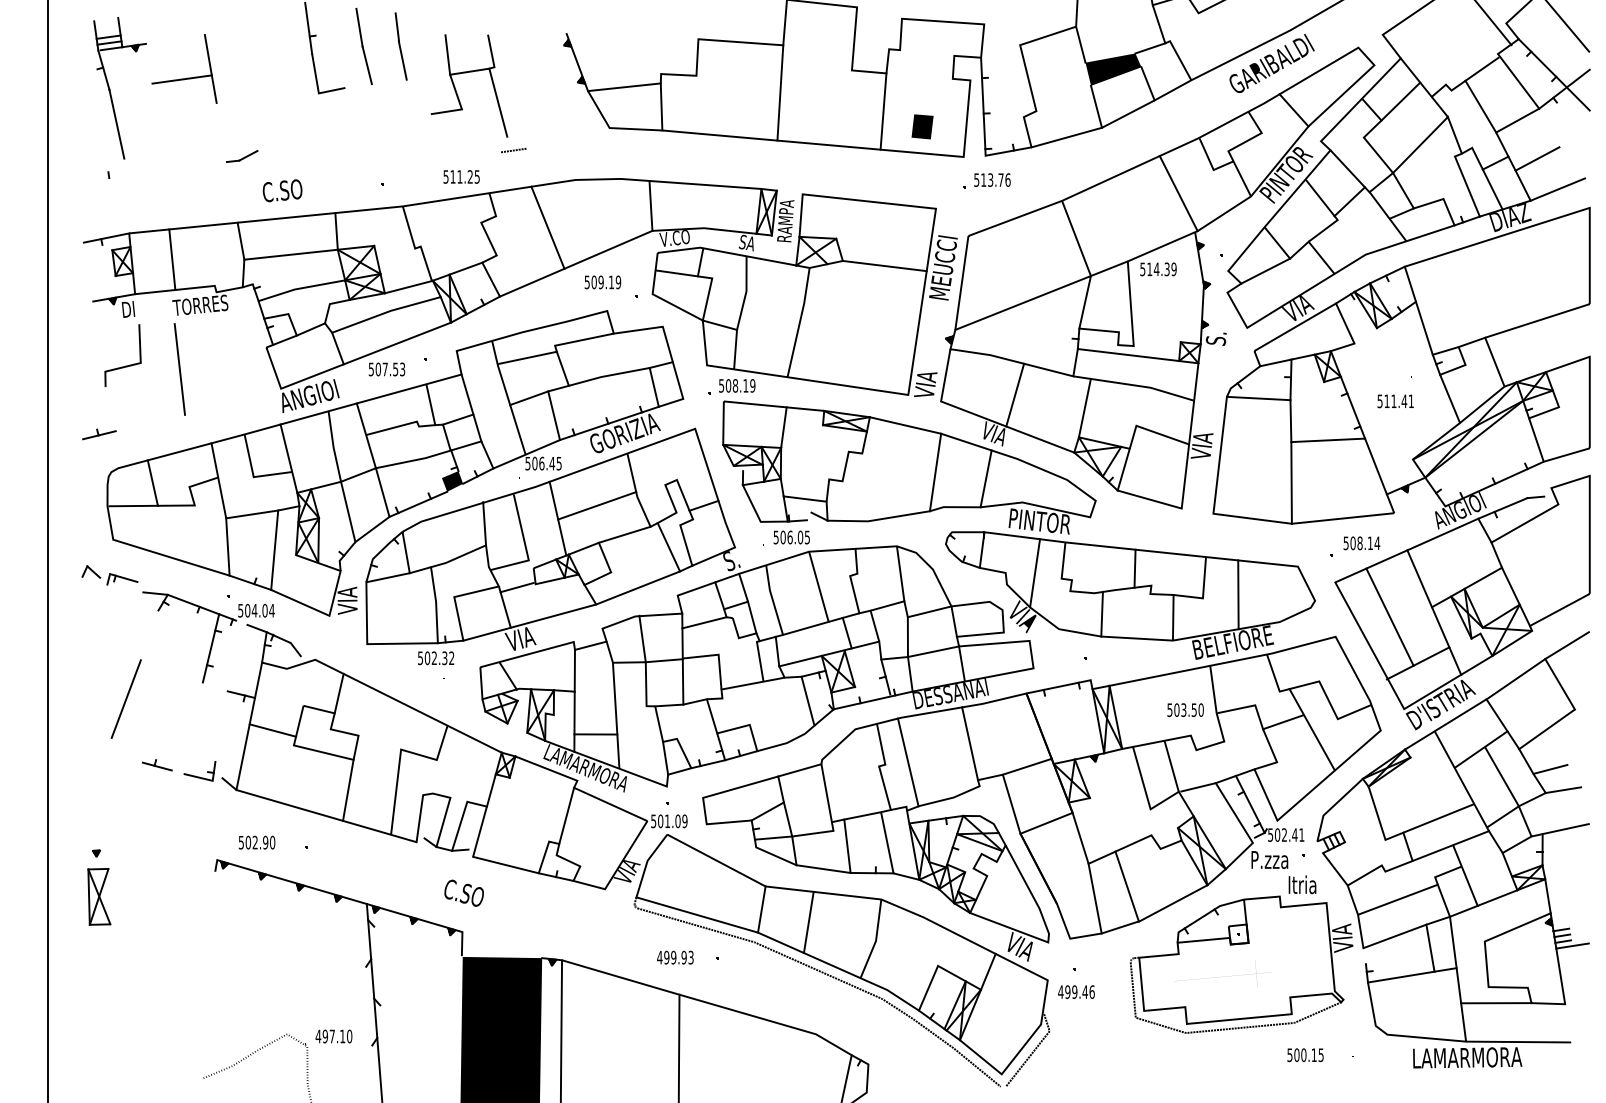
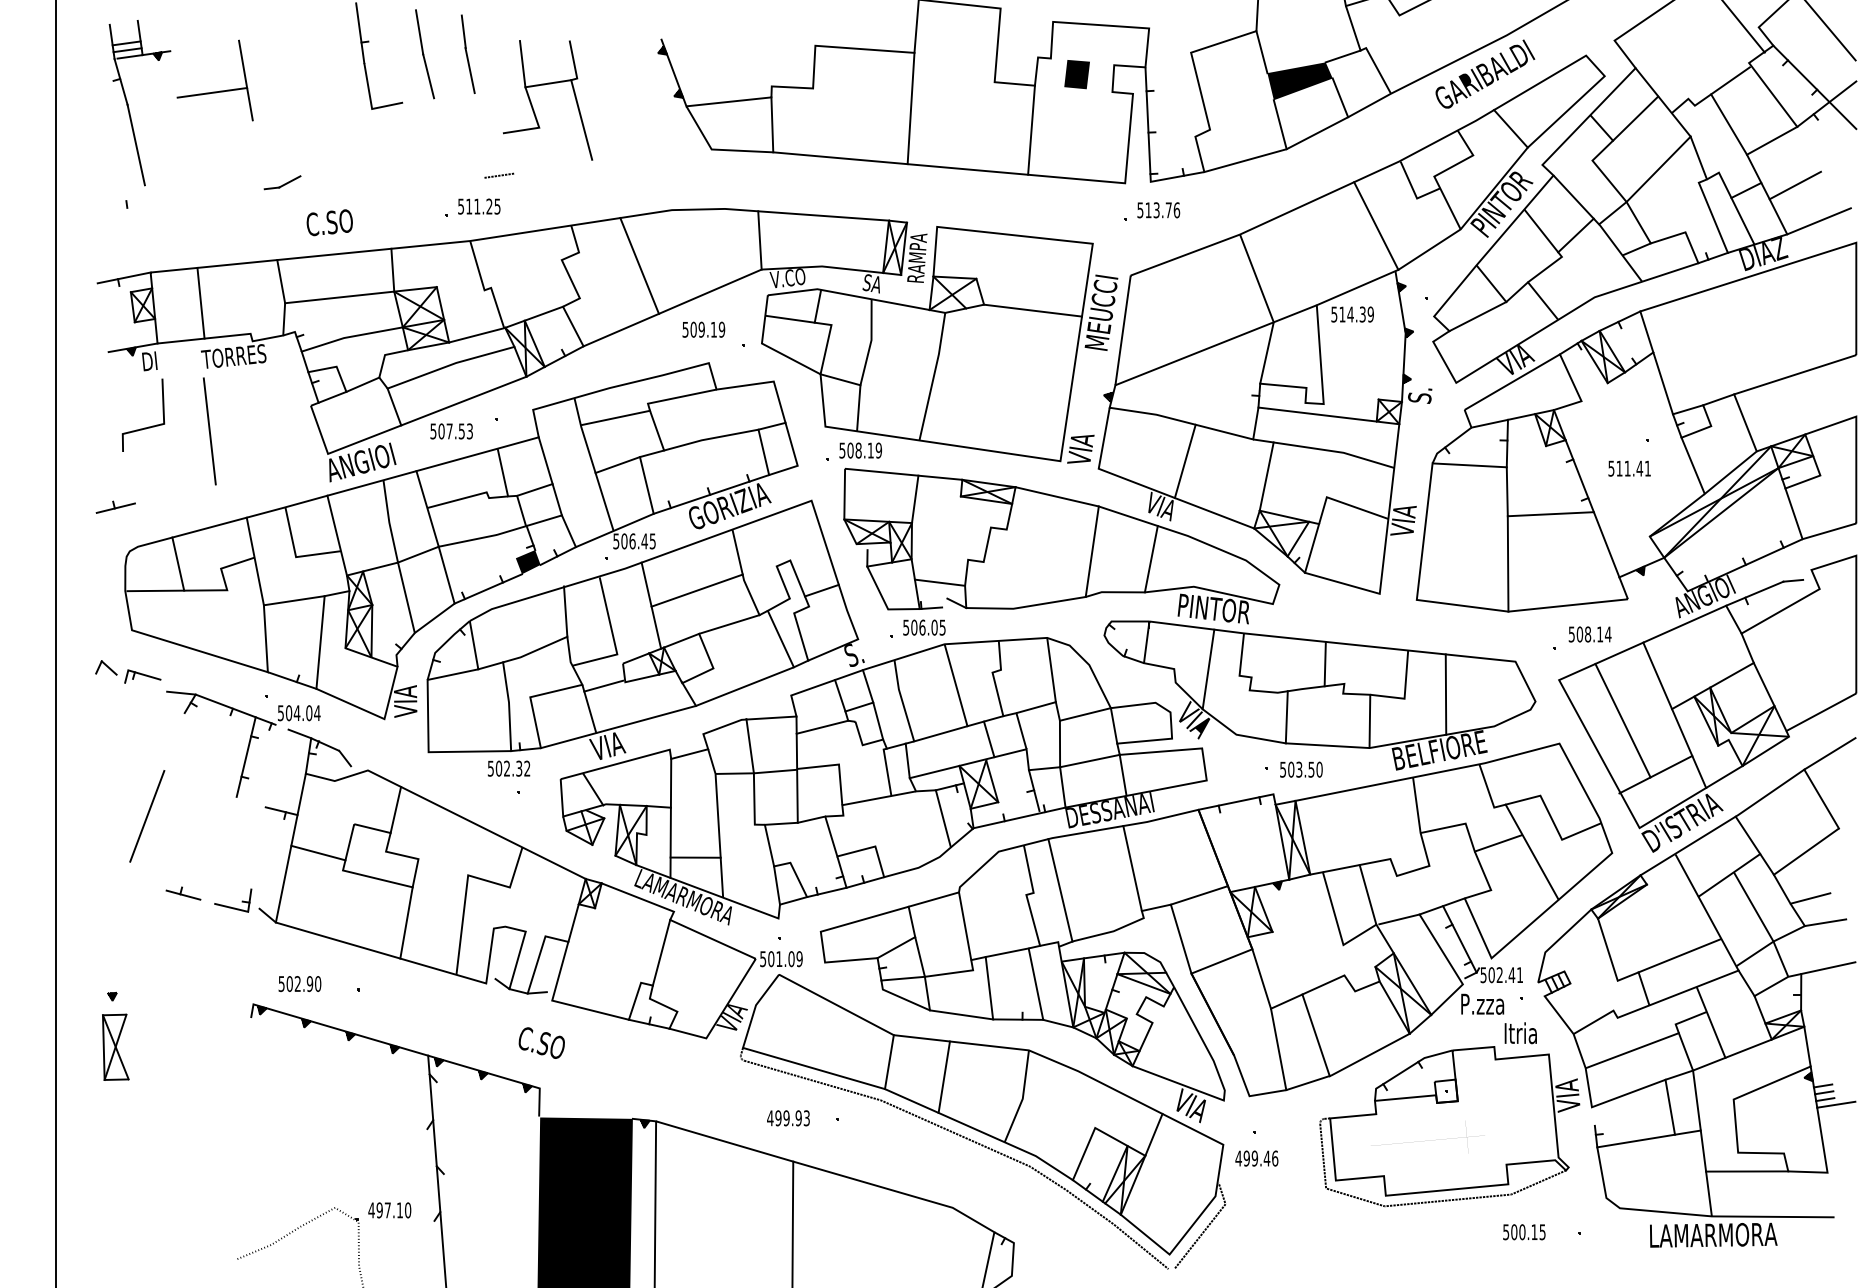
part: (922, 126) -> (1077, 74), moved
line: (513, 150) -> (498, 175), moved
text: (461, 176) -> (479, 206), moved
text: (1185, 709) -> (1301, 768), moved

